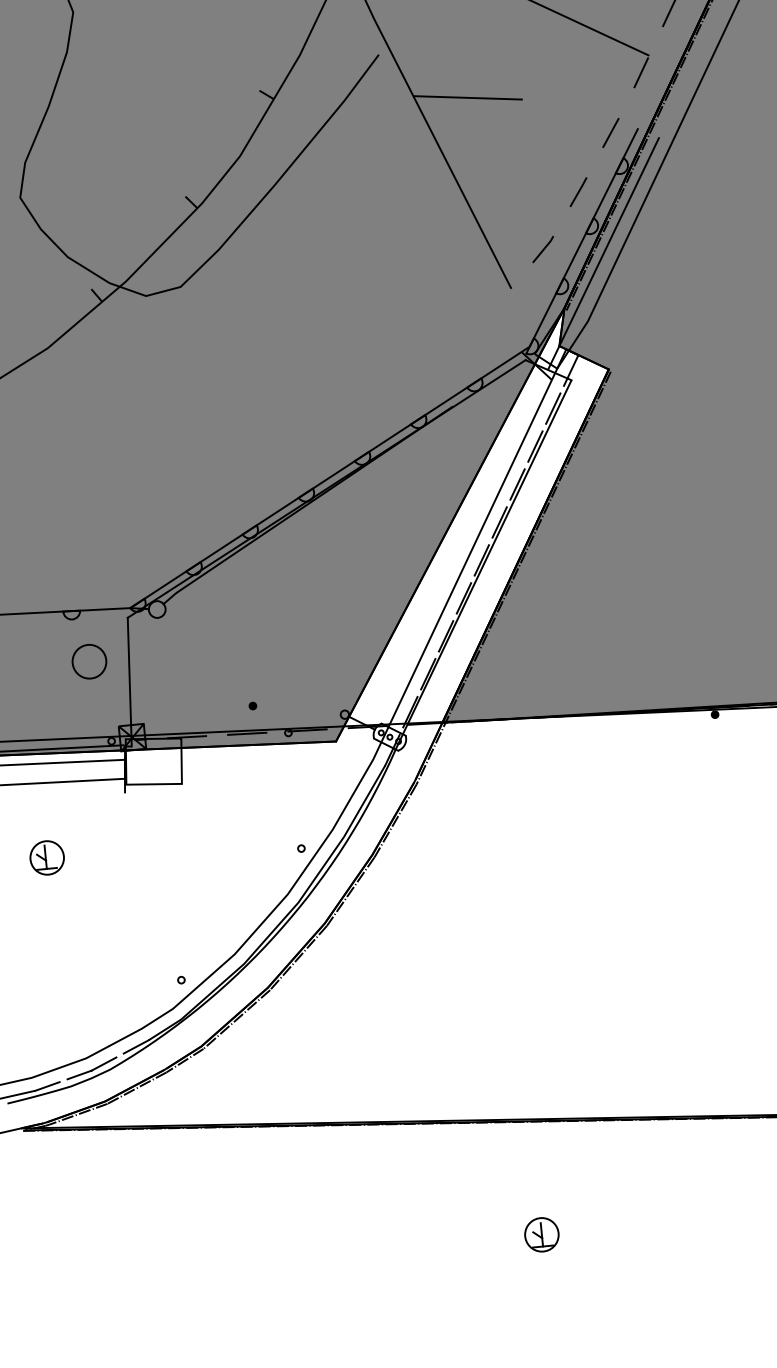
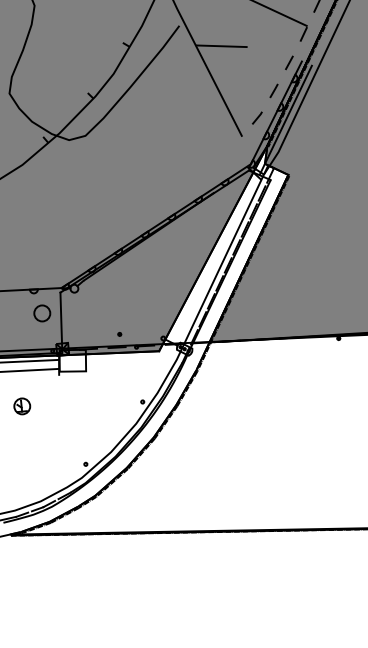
part: (541, 1233) -> (256, 584), removed

